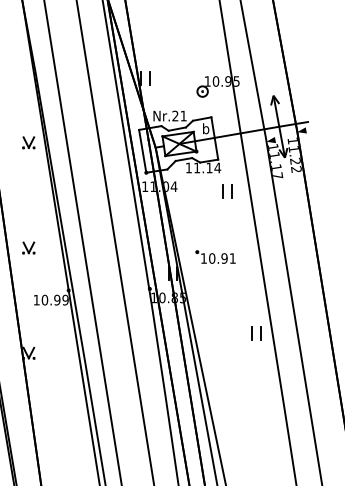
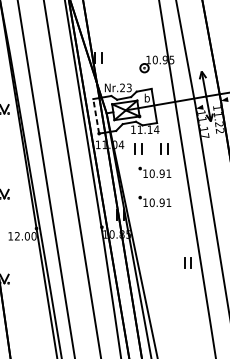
text: (183, 115) -> (129, 87), Nr.21 -> Nr.23
line: (142, 151) -> (96, 116), solid -> dashed
part: (195, 191) -> (138, 148), added
part: (215, 220) -> (154, 172), added
text: (54, 299) -> (25, 235), 10.99 -> 12.00

